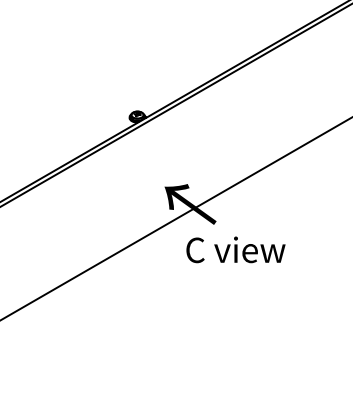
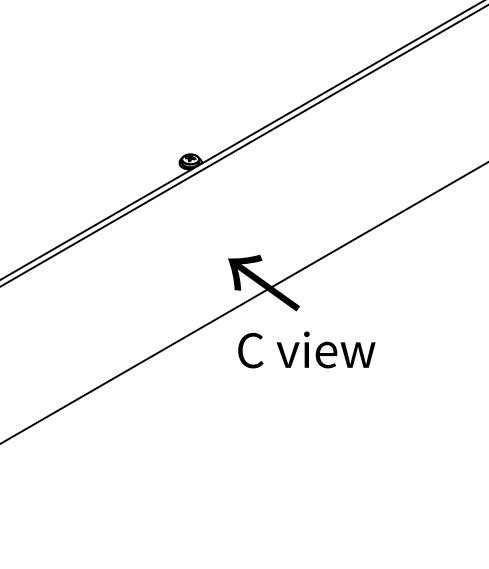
text: (235, 249) -> (306, 349), moved

